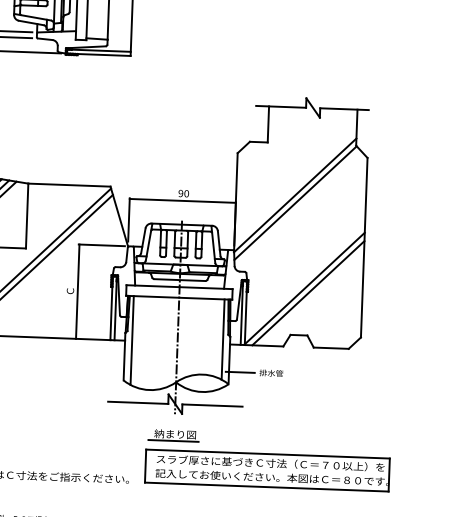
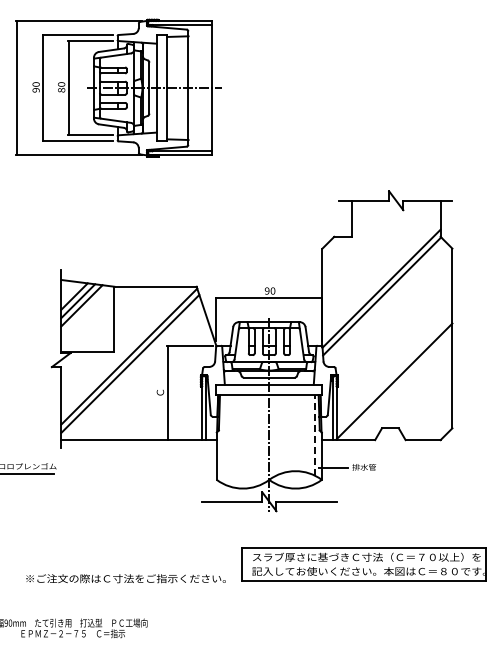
line: (308, 292) -> (398, 385), removed
line: (222, 338) -> (314, 434), solid -> dashed
line: (131, 340) -> (223, 439), removed
part: (173, 435) -> (268, 533), removed

